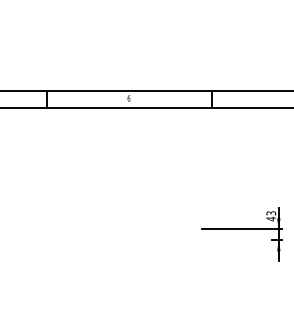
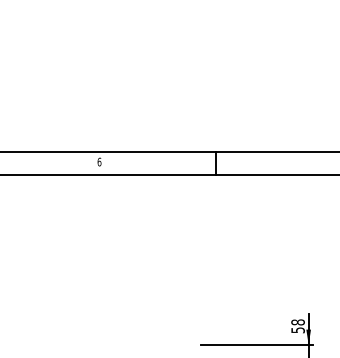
text: (271, 216) -> (298, 326), 43 -> 58

